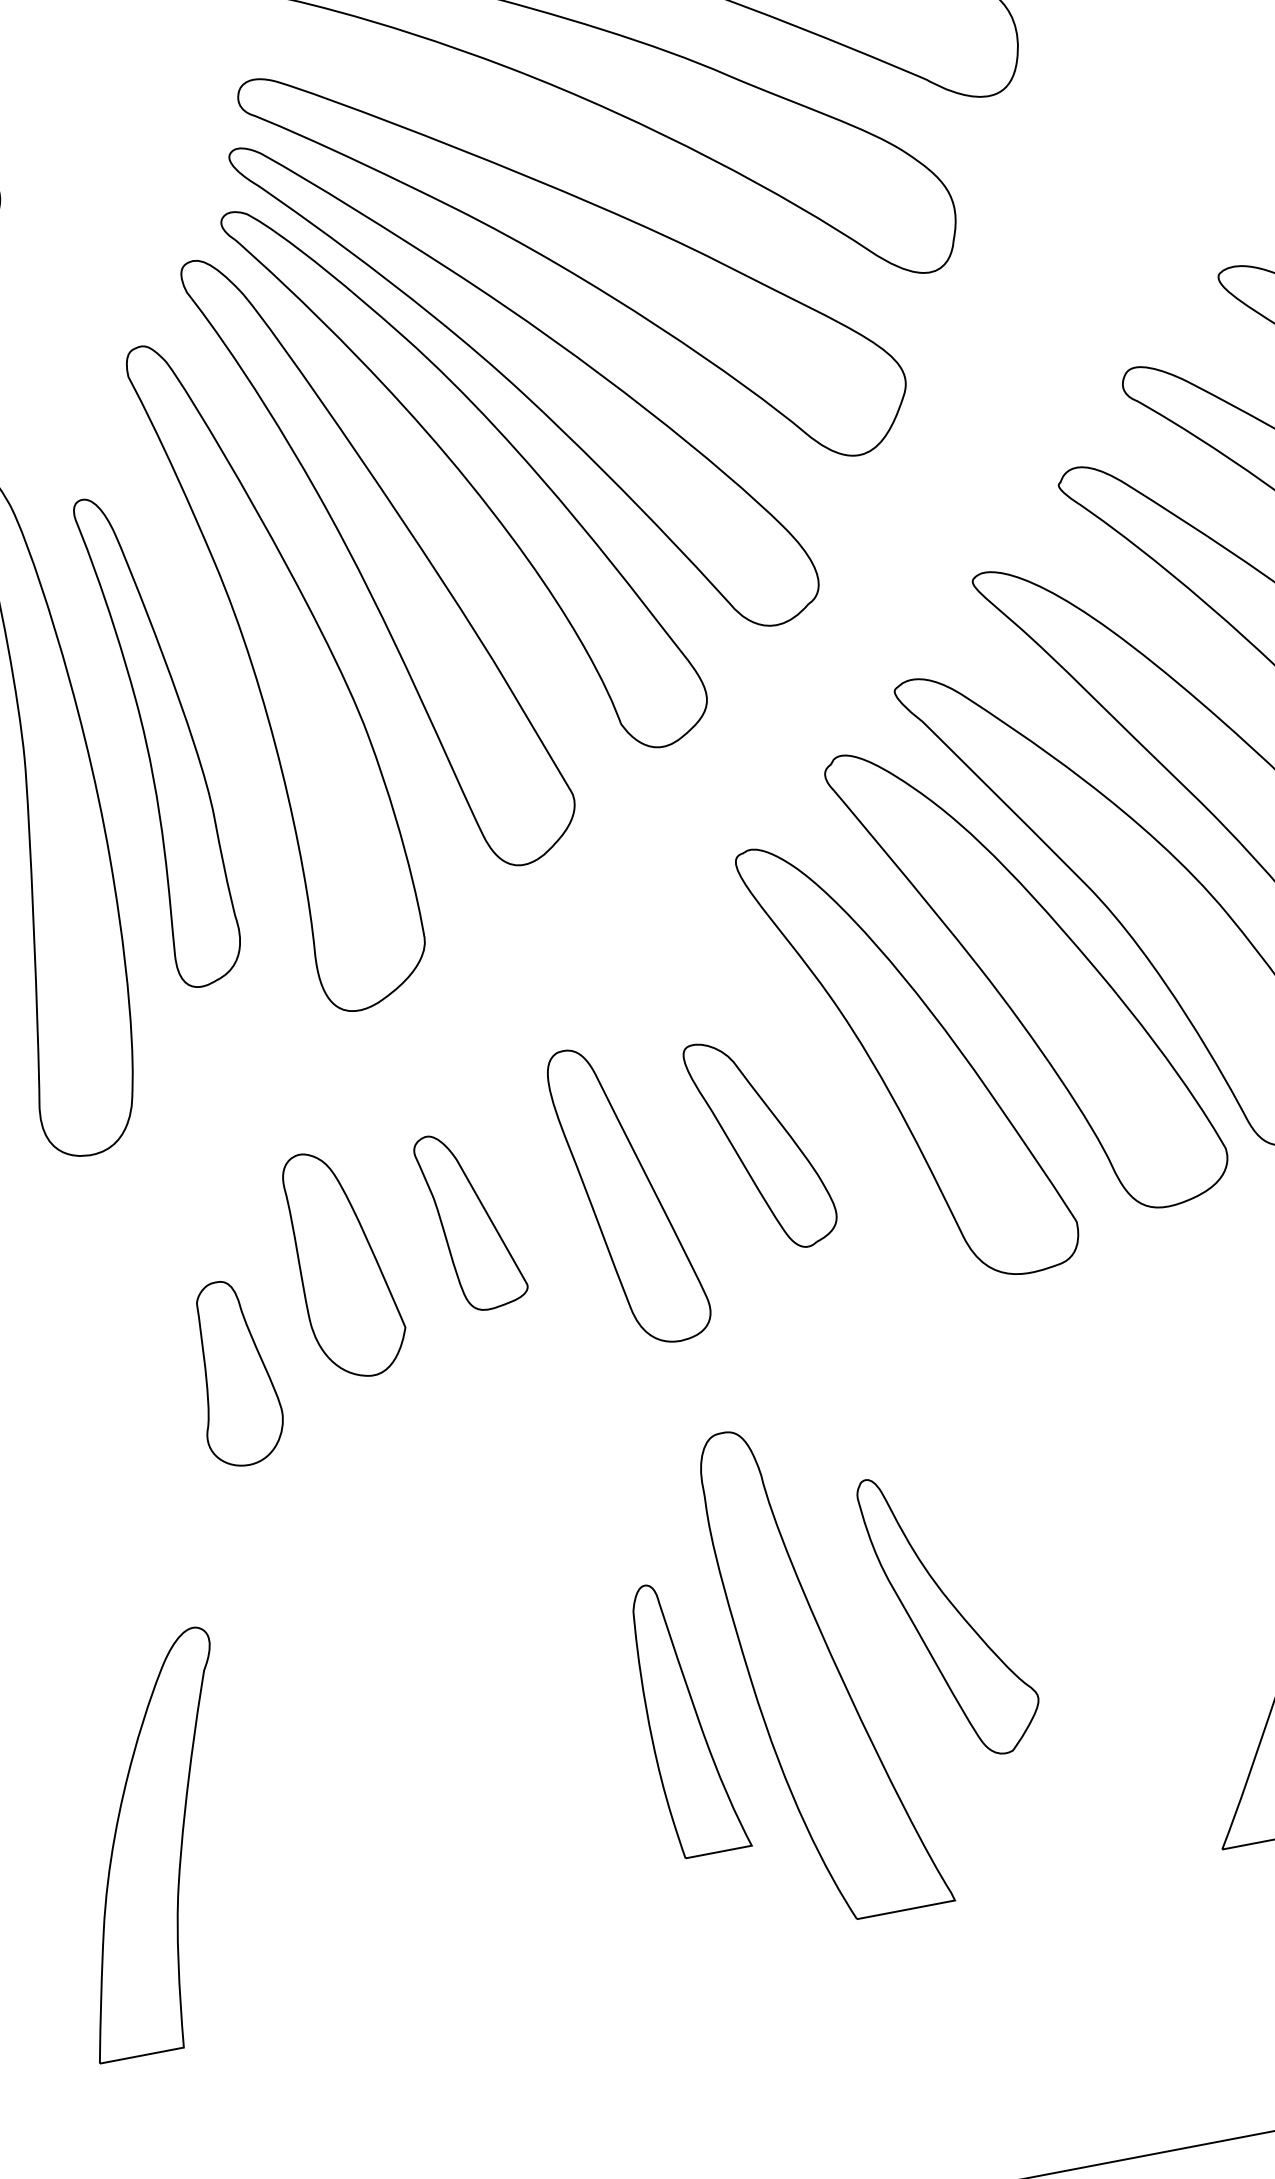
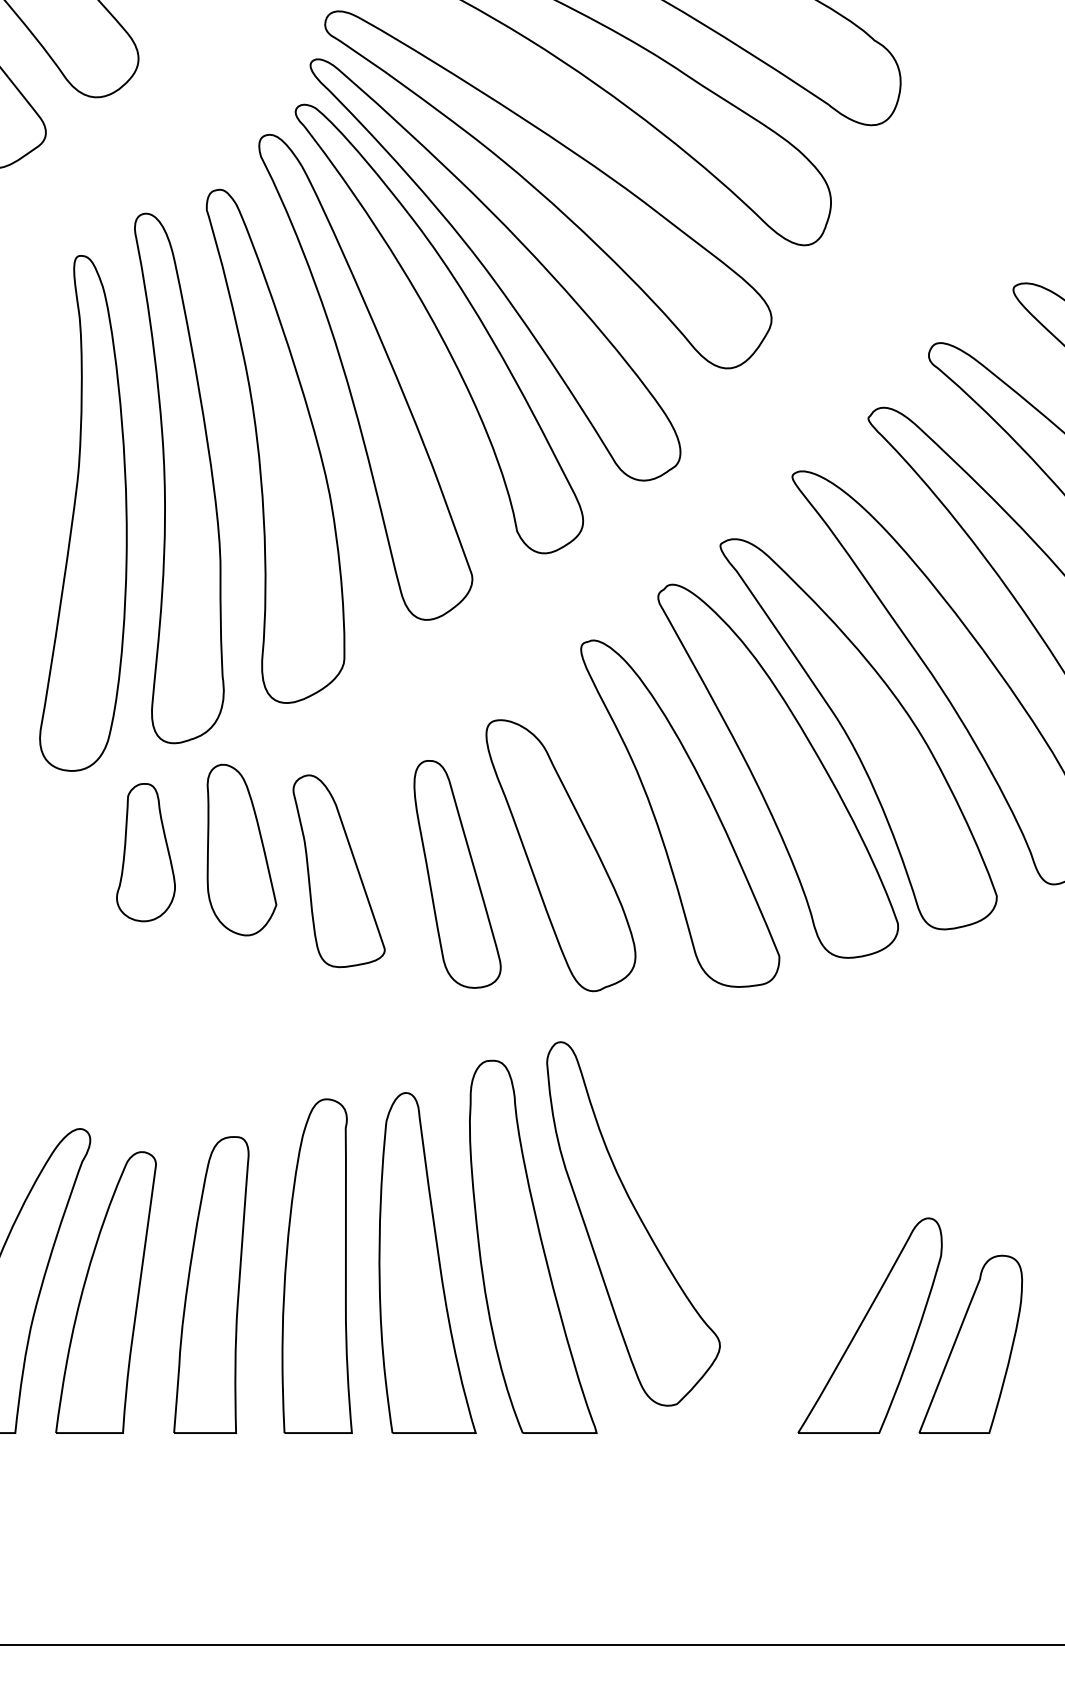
part: (160, 739) -> (179, 478), size x1.43
part: (760, 1143) -> (560, 855), size x1.67
part: (470, 1220) -> (338, 871), size x1.43
part: (345, 1262) -> (241, 849), moved
part: (234, 1373) -> (145, 852), moved
part: (950, 1613) -> (633, 1223), size x1.67
part: (687, 1717) -> (427, 1262), size x1.67
part: (540, 1749) -> (316, 1265), added
part: (406, 1800) -> (211, 1284), added
part: (267, 1838) -> (105, 1292), added

